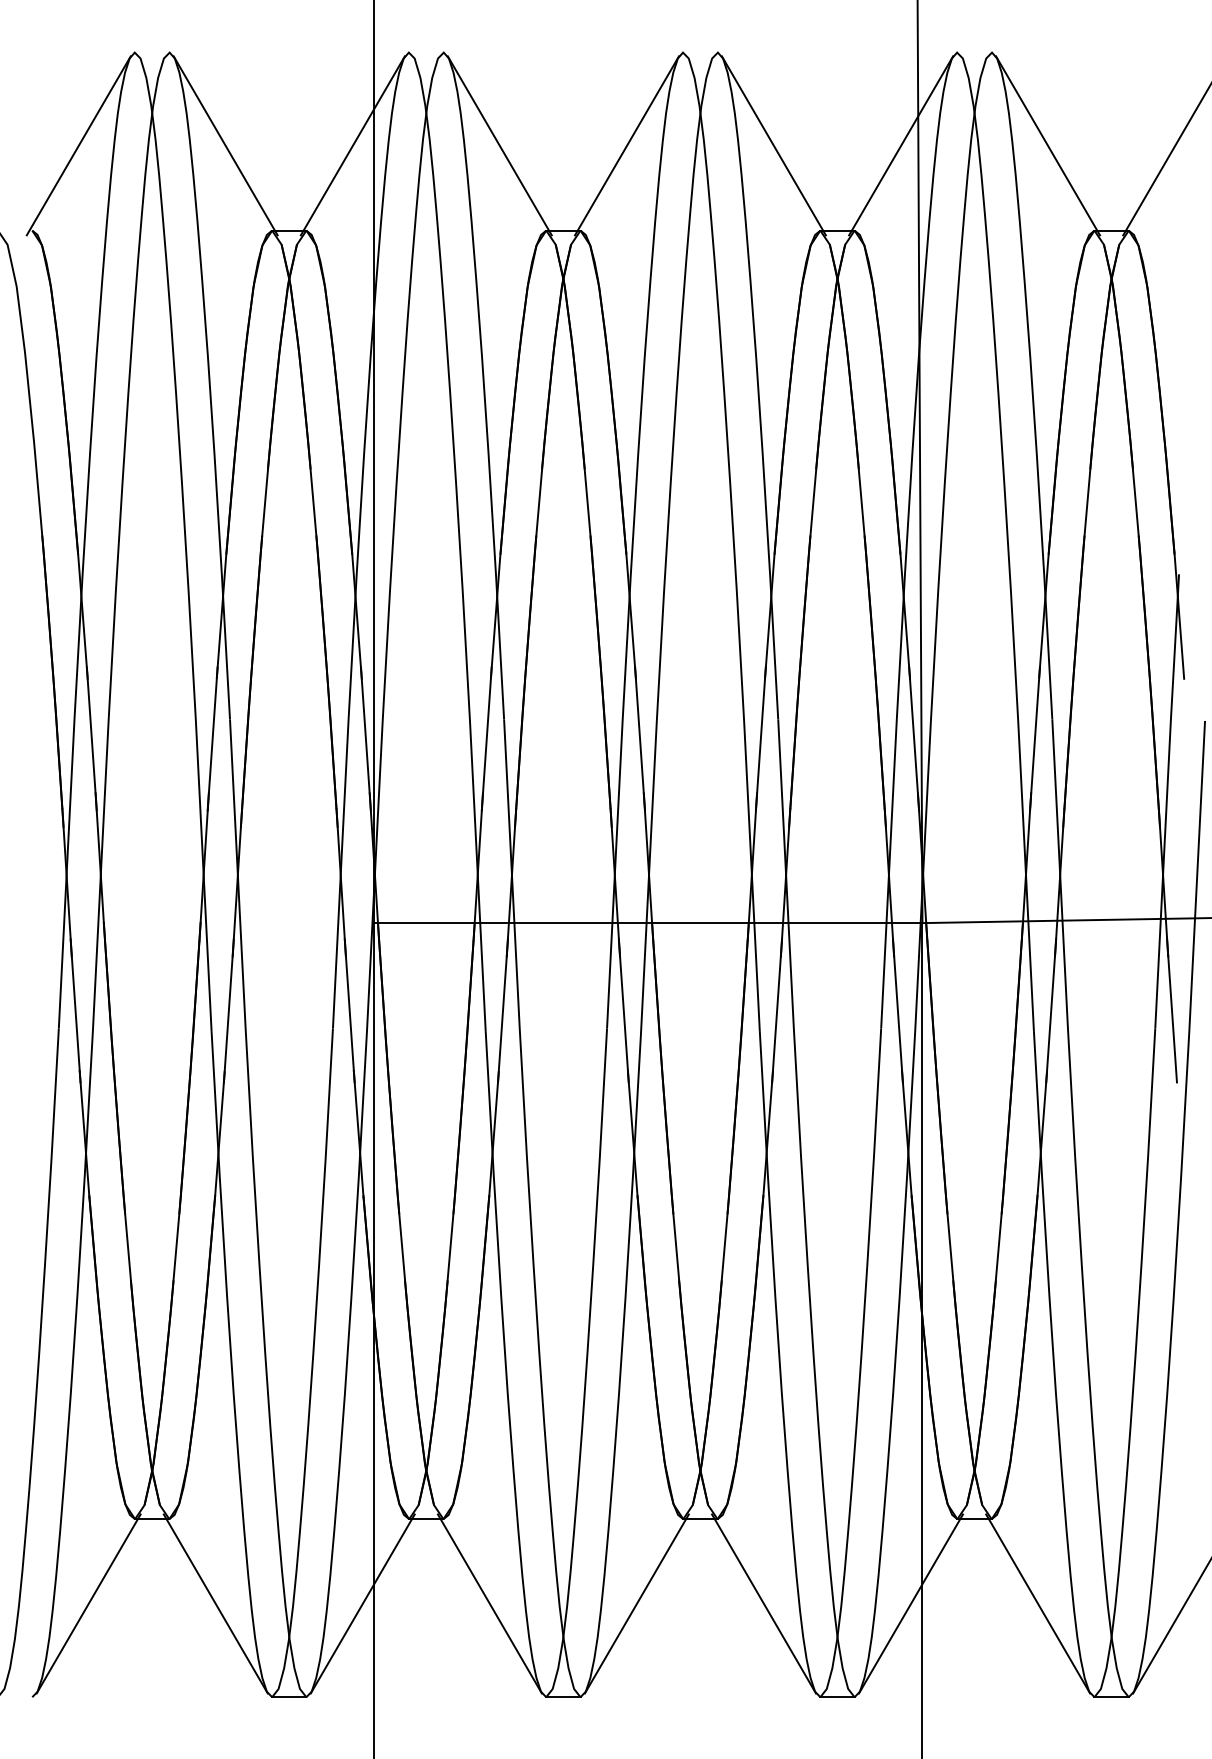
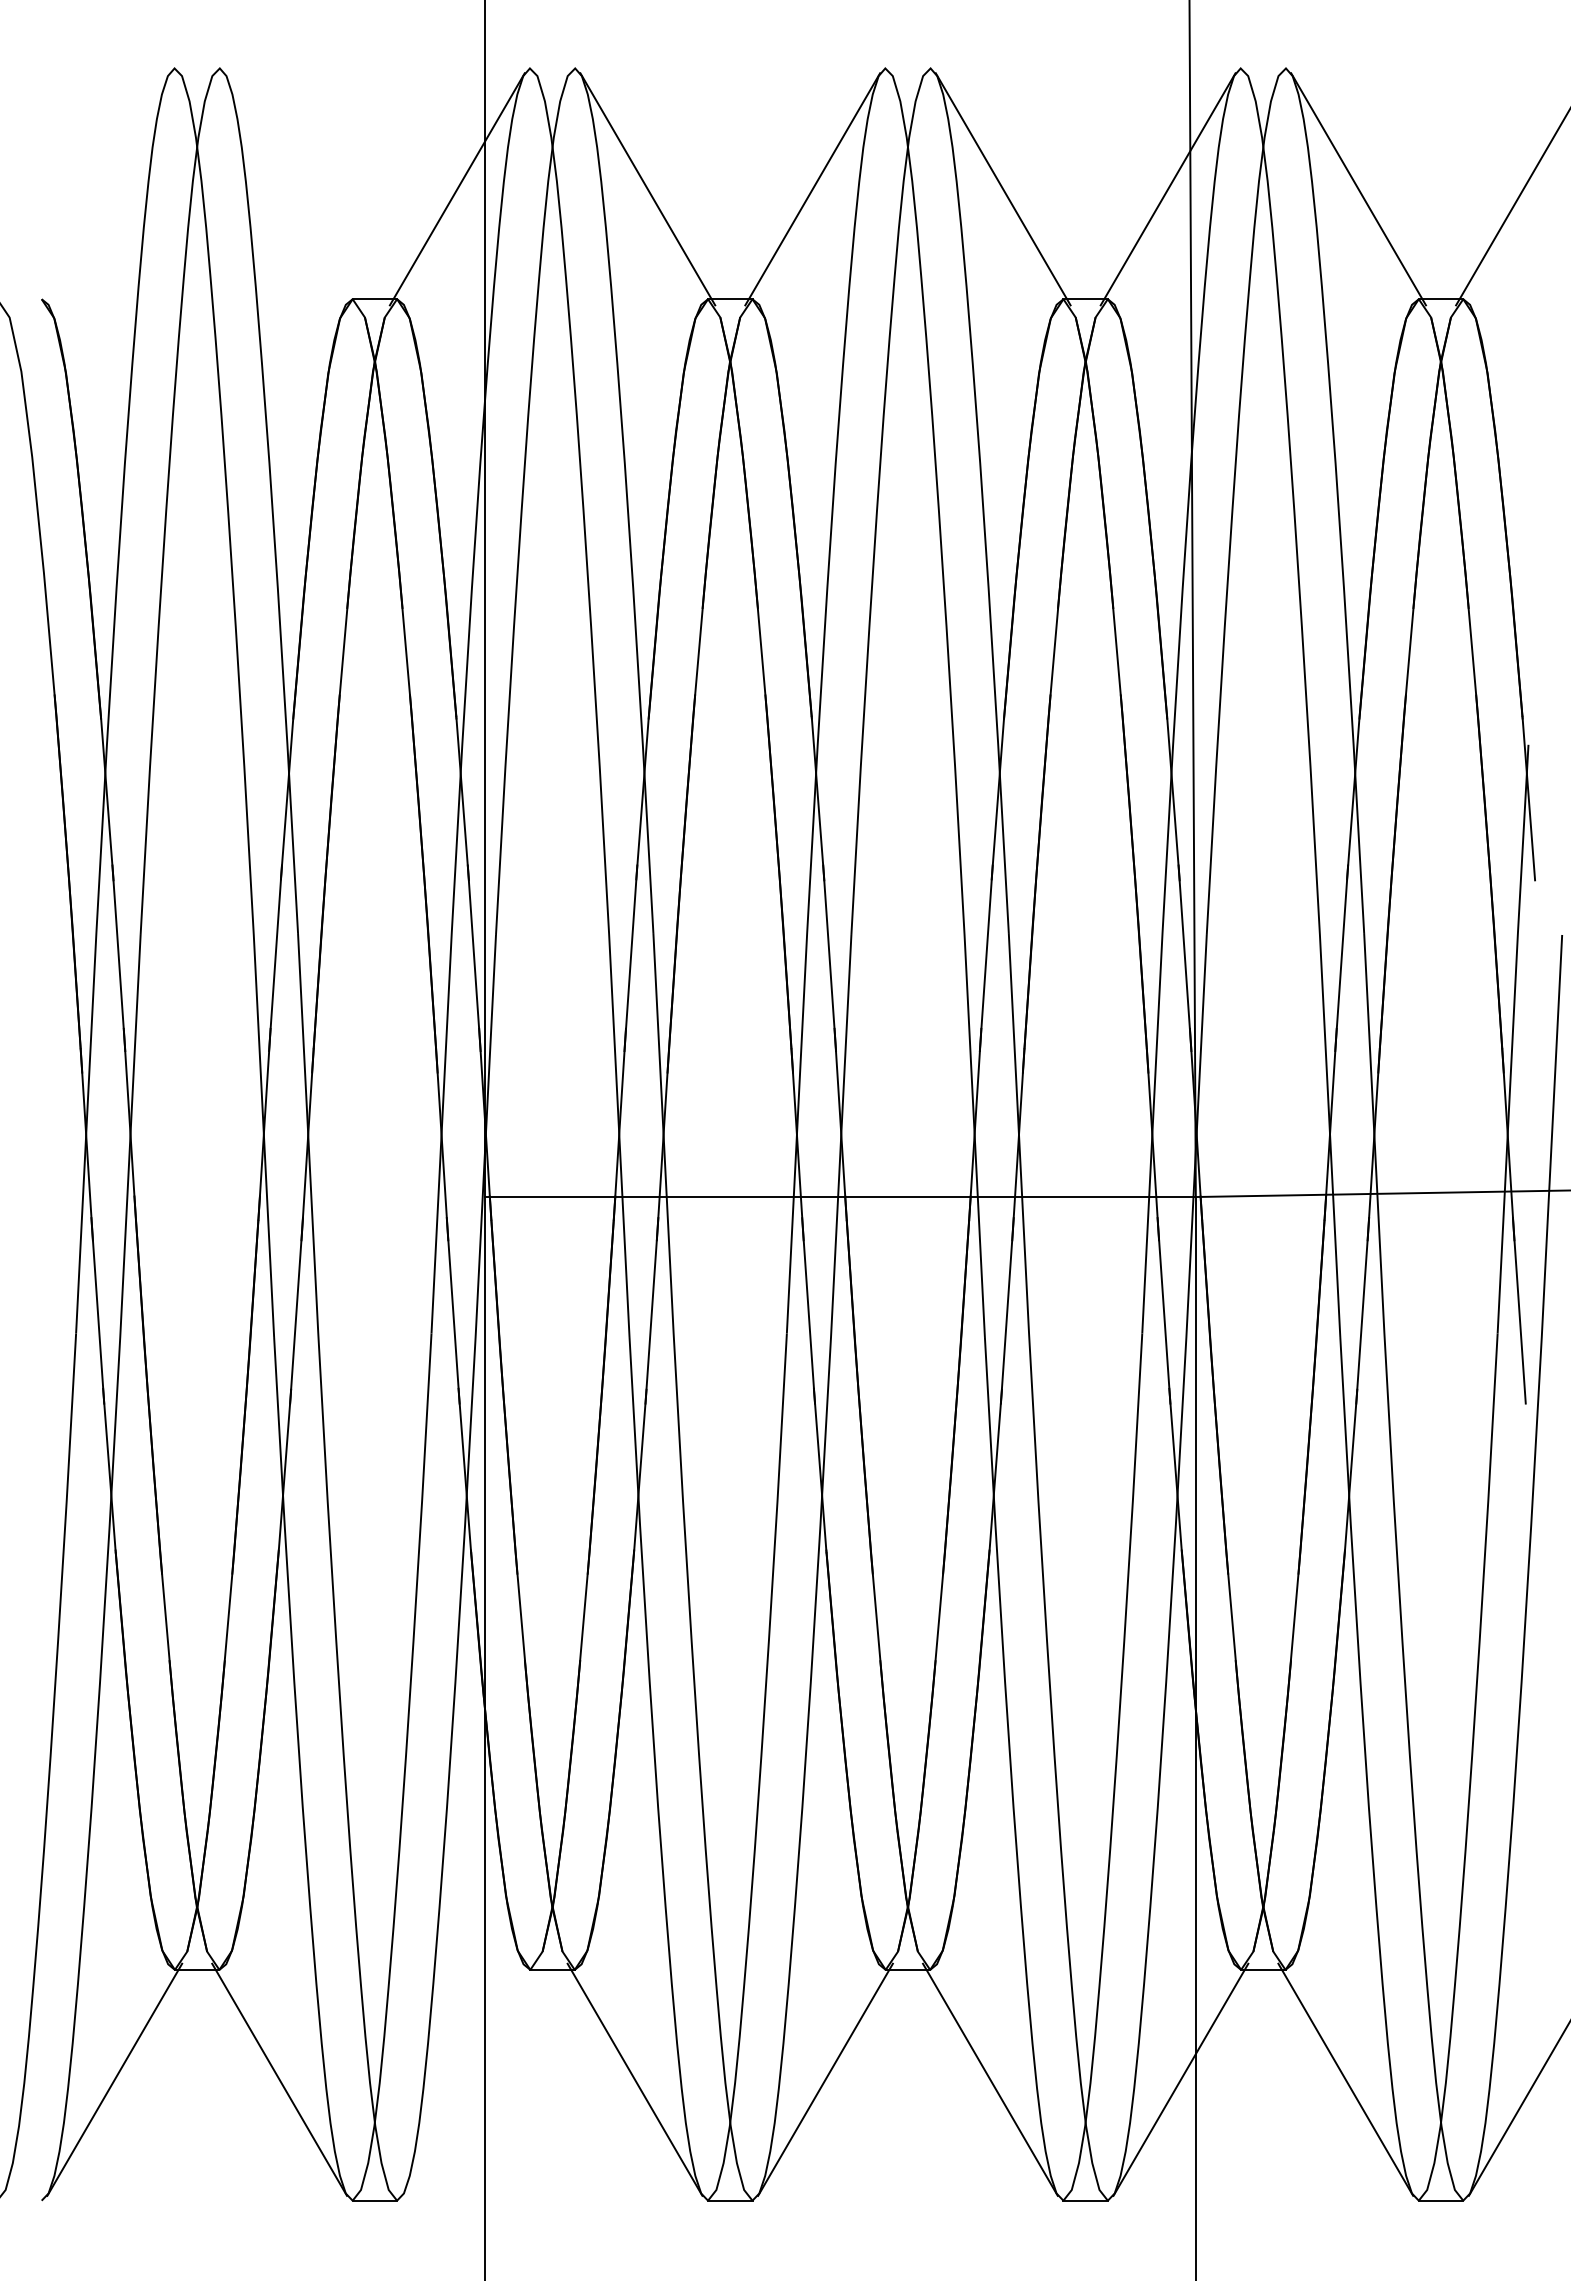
line: (78, 145) -> (101, 189), removed
line: (225, 145) -> (292, 189), removed
line: (362, 1603) -> (469, 2079), removed

